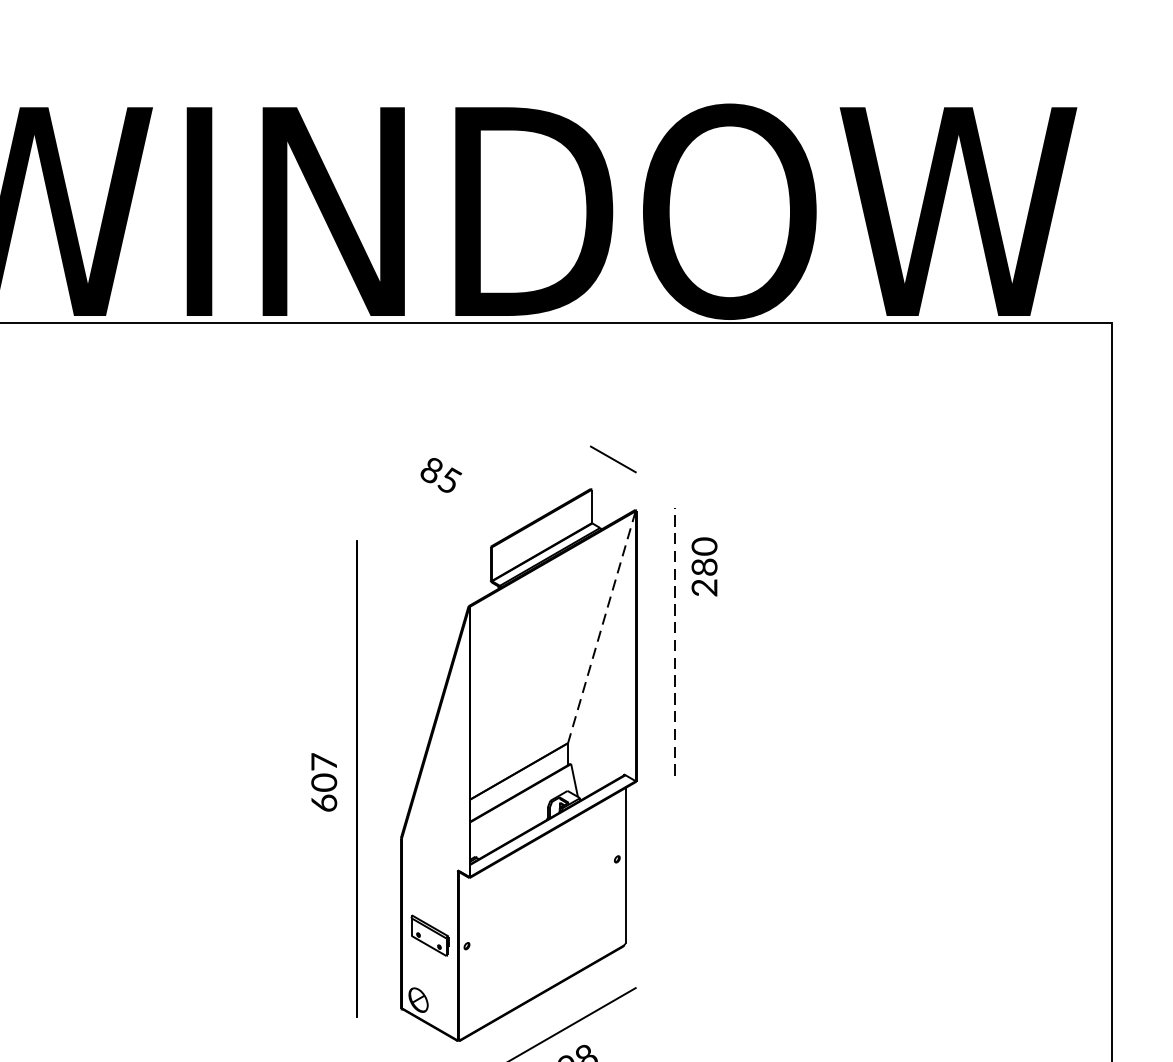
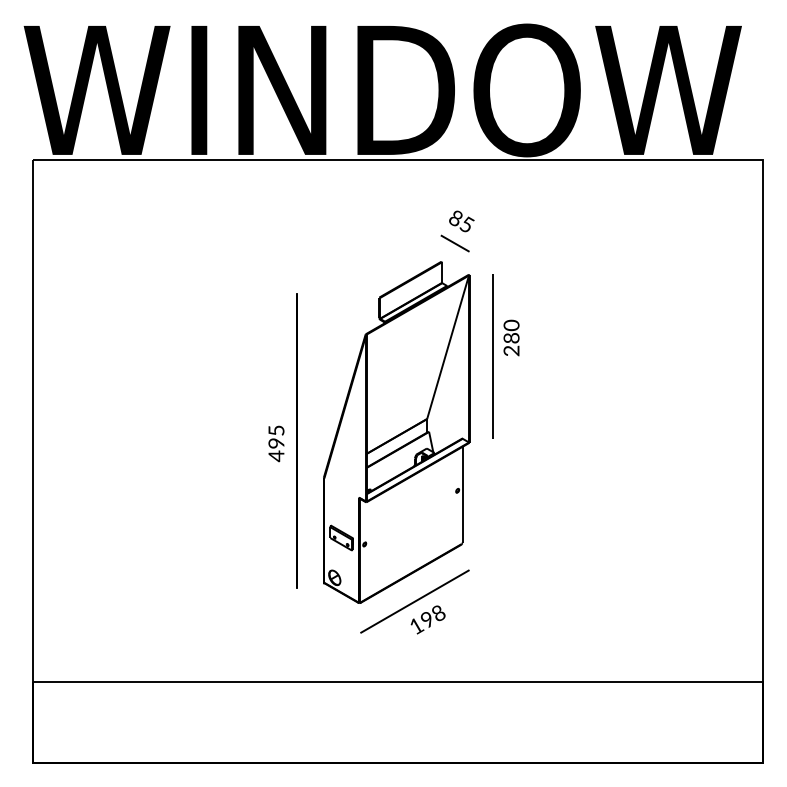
text: (440, 475) -> (461, 221), moved
text: (704, 566) -> (511, 337), moved
line: (602, 627) -> (448, 347), dashed -> solid
line: (675, 642) -> (493, 356), dashed -> solid
text: (324, 782) -> (276, 443), 607 -> 495

